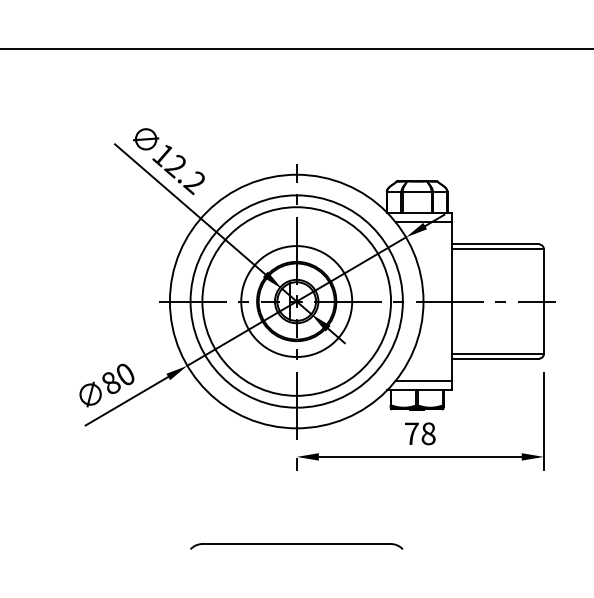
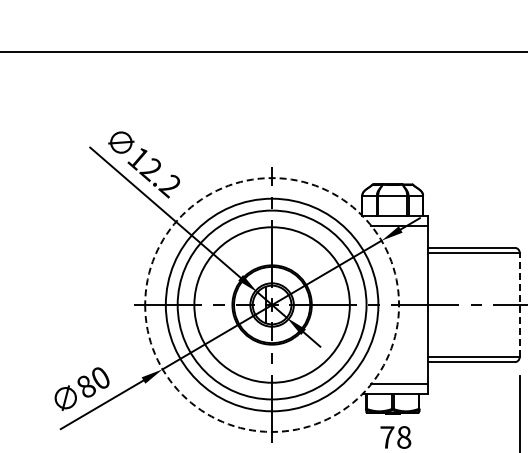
circle: (296, 301) -> (271, 304), size x1.4
circle: (296, 301) -> (271, 304), solid -> dashed
line: (543, 301) -> (519, 304), solid -> dashed

